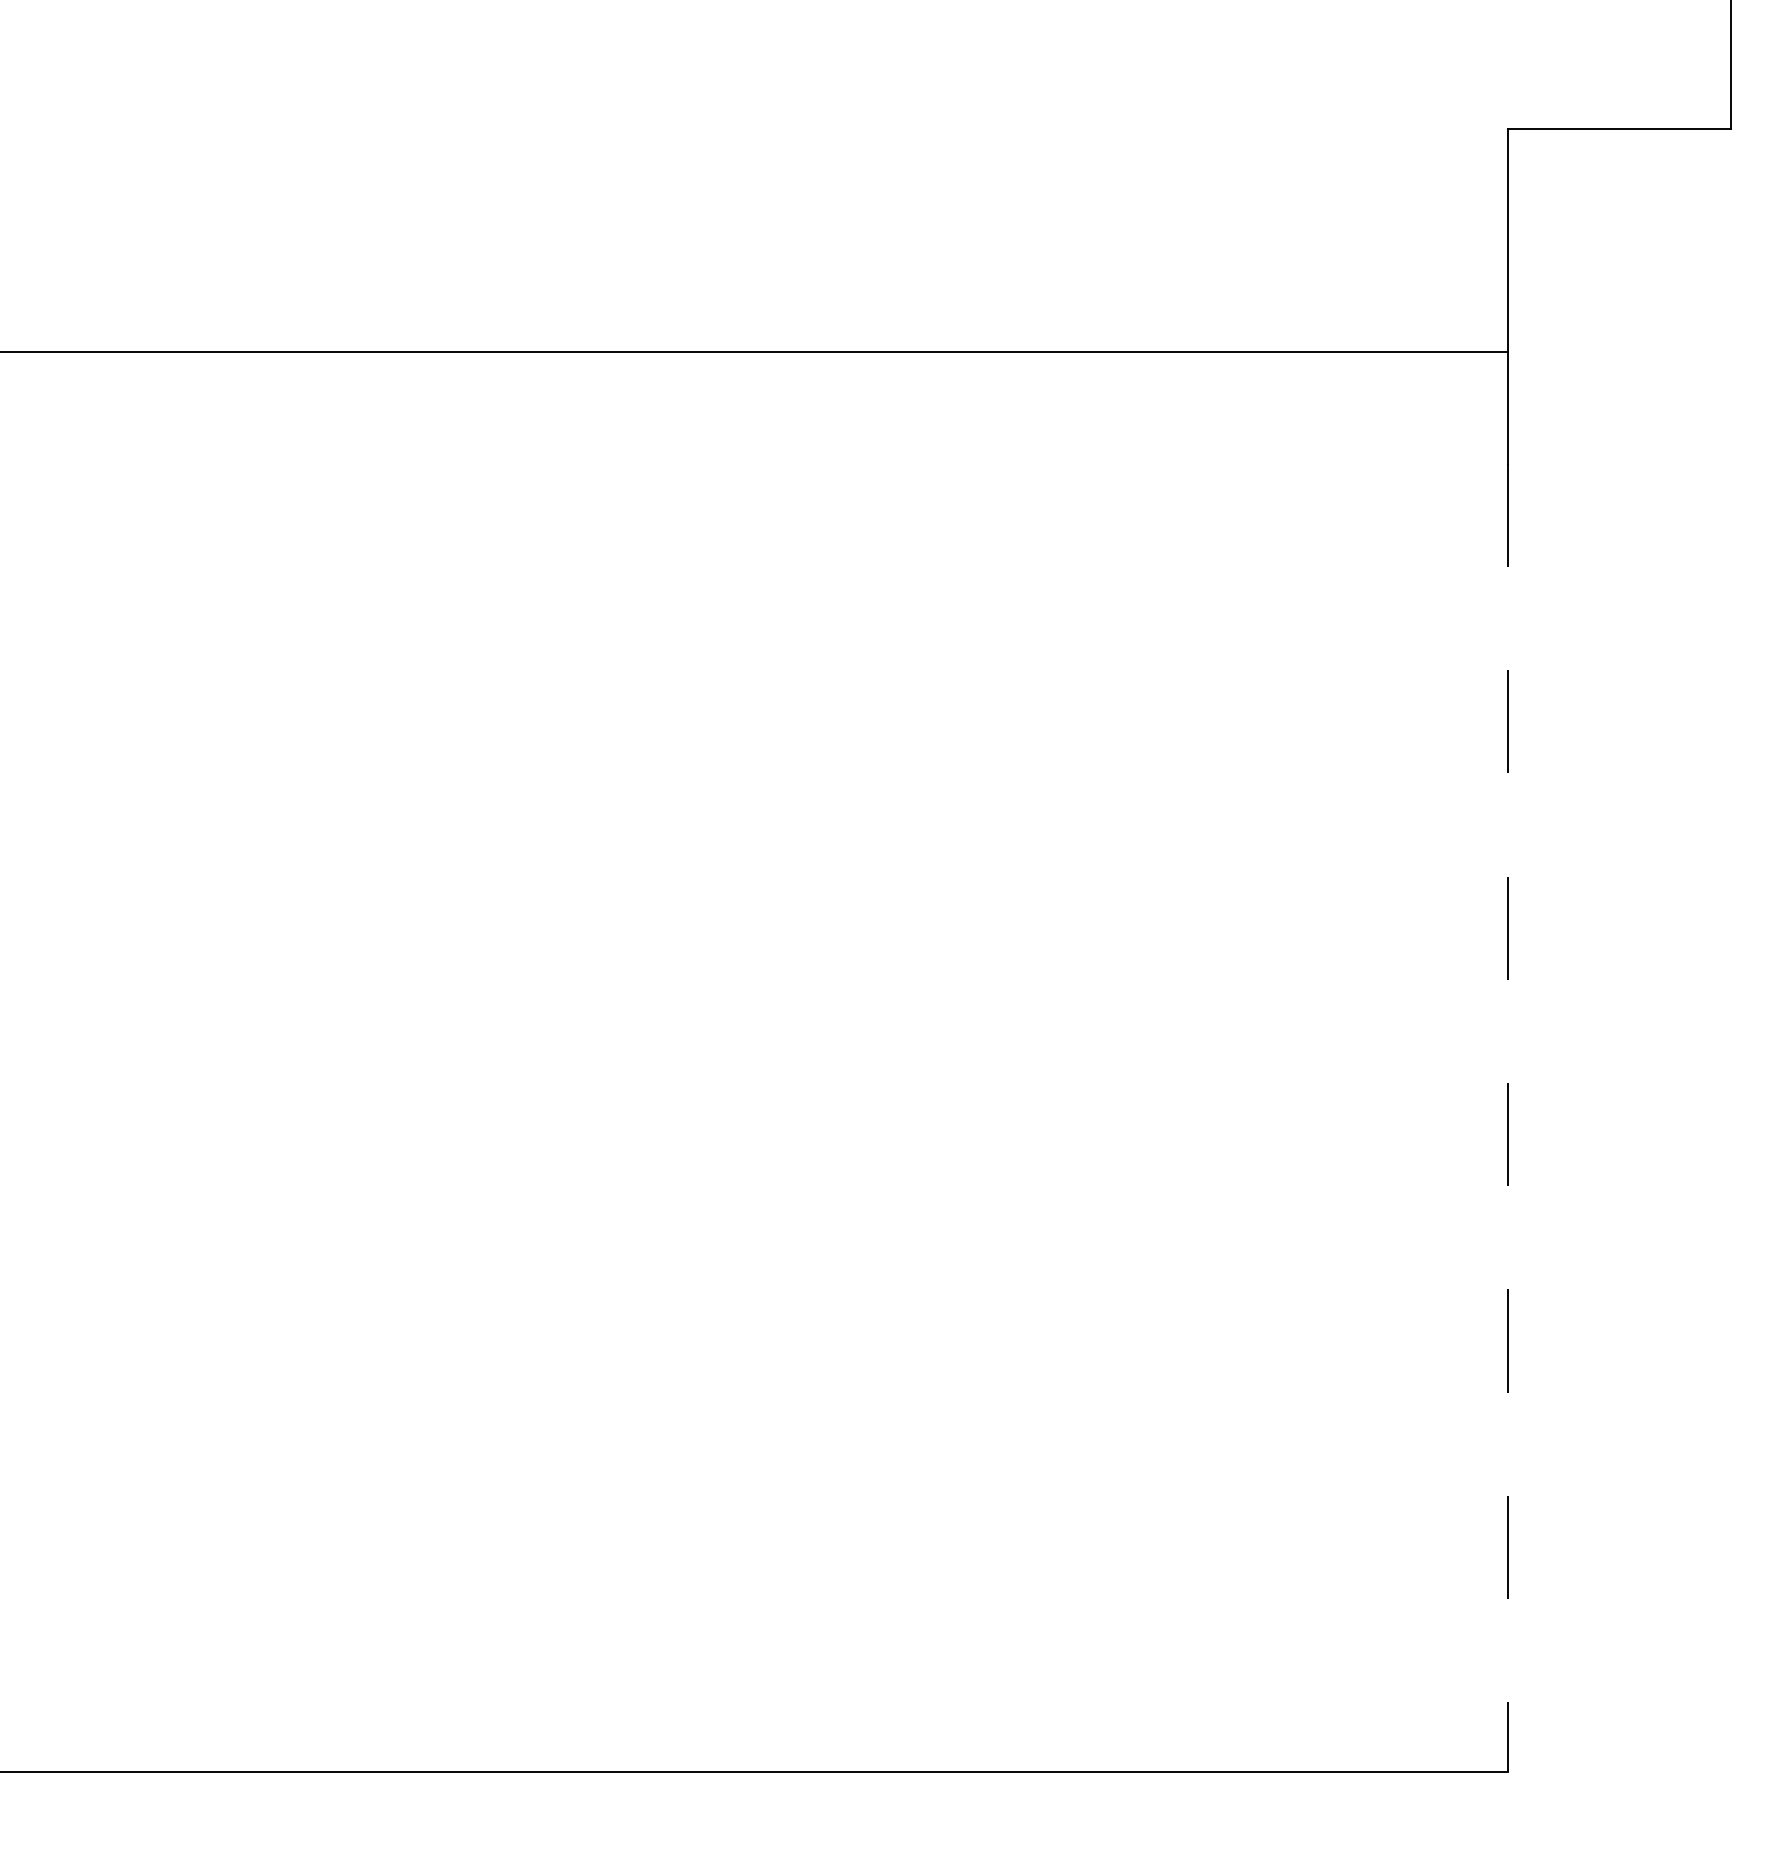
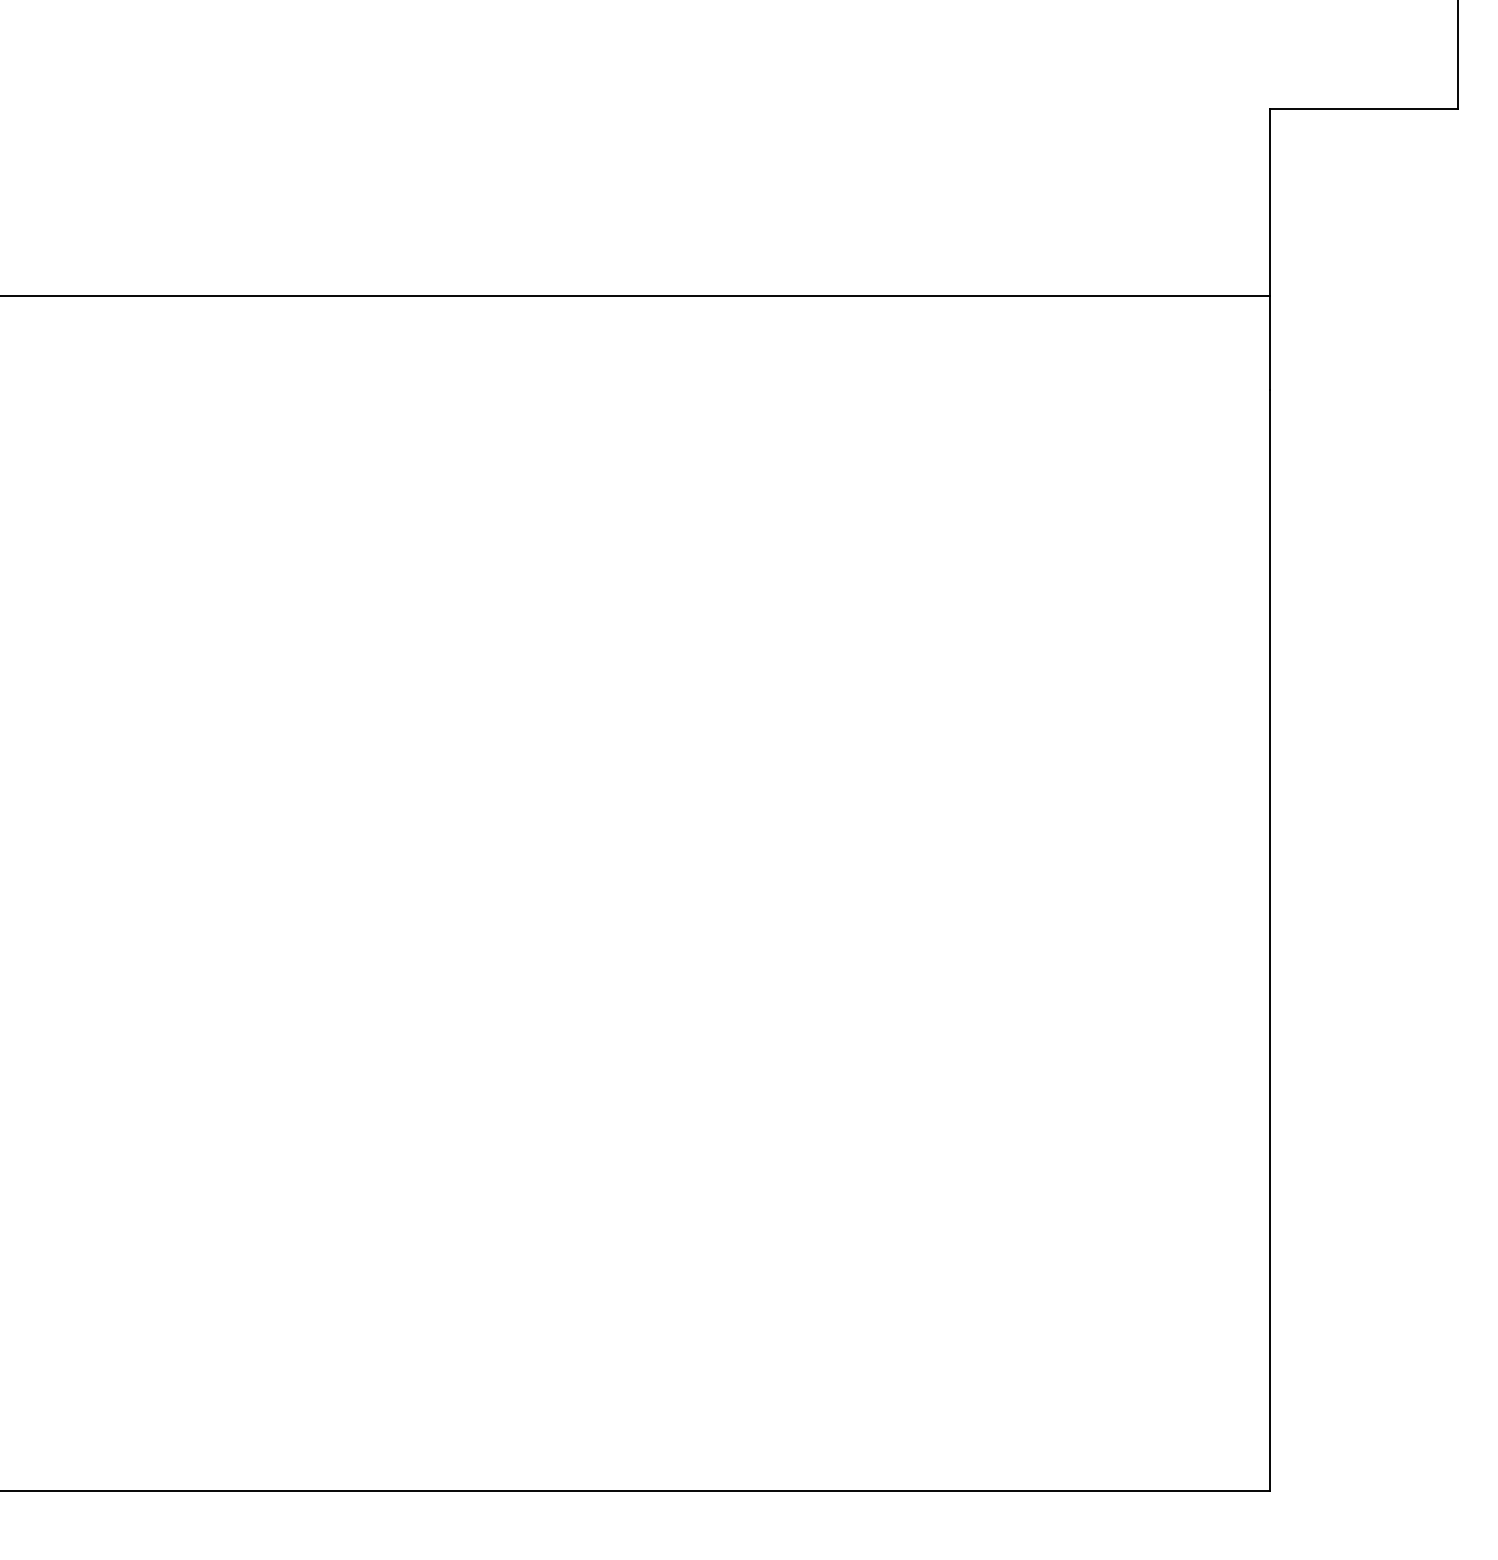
line: (1508, 1118) -> (1270, 941), dashed -> solid

